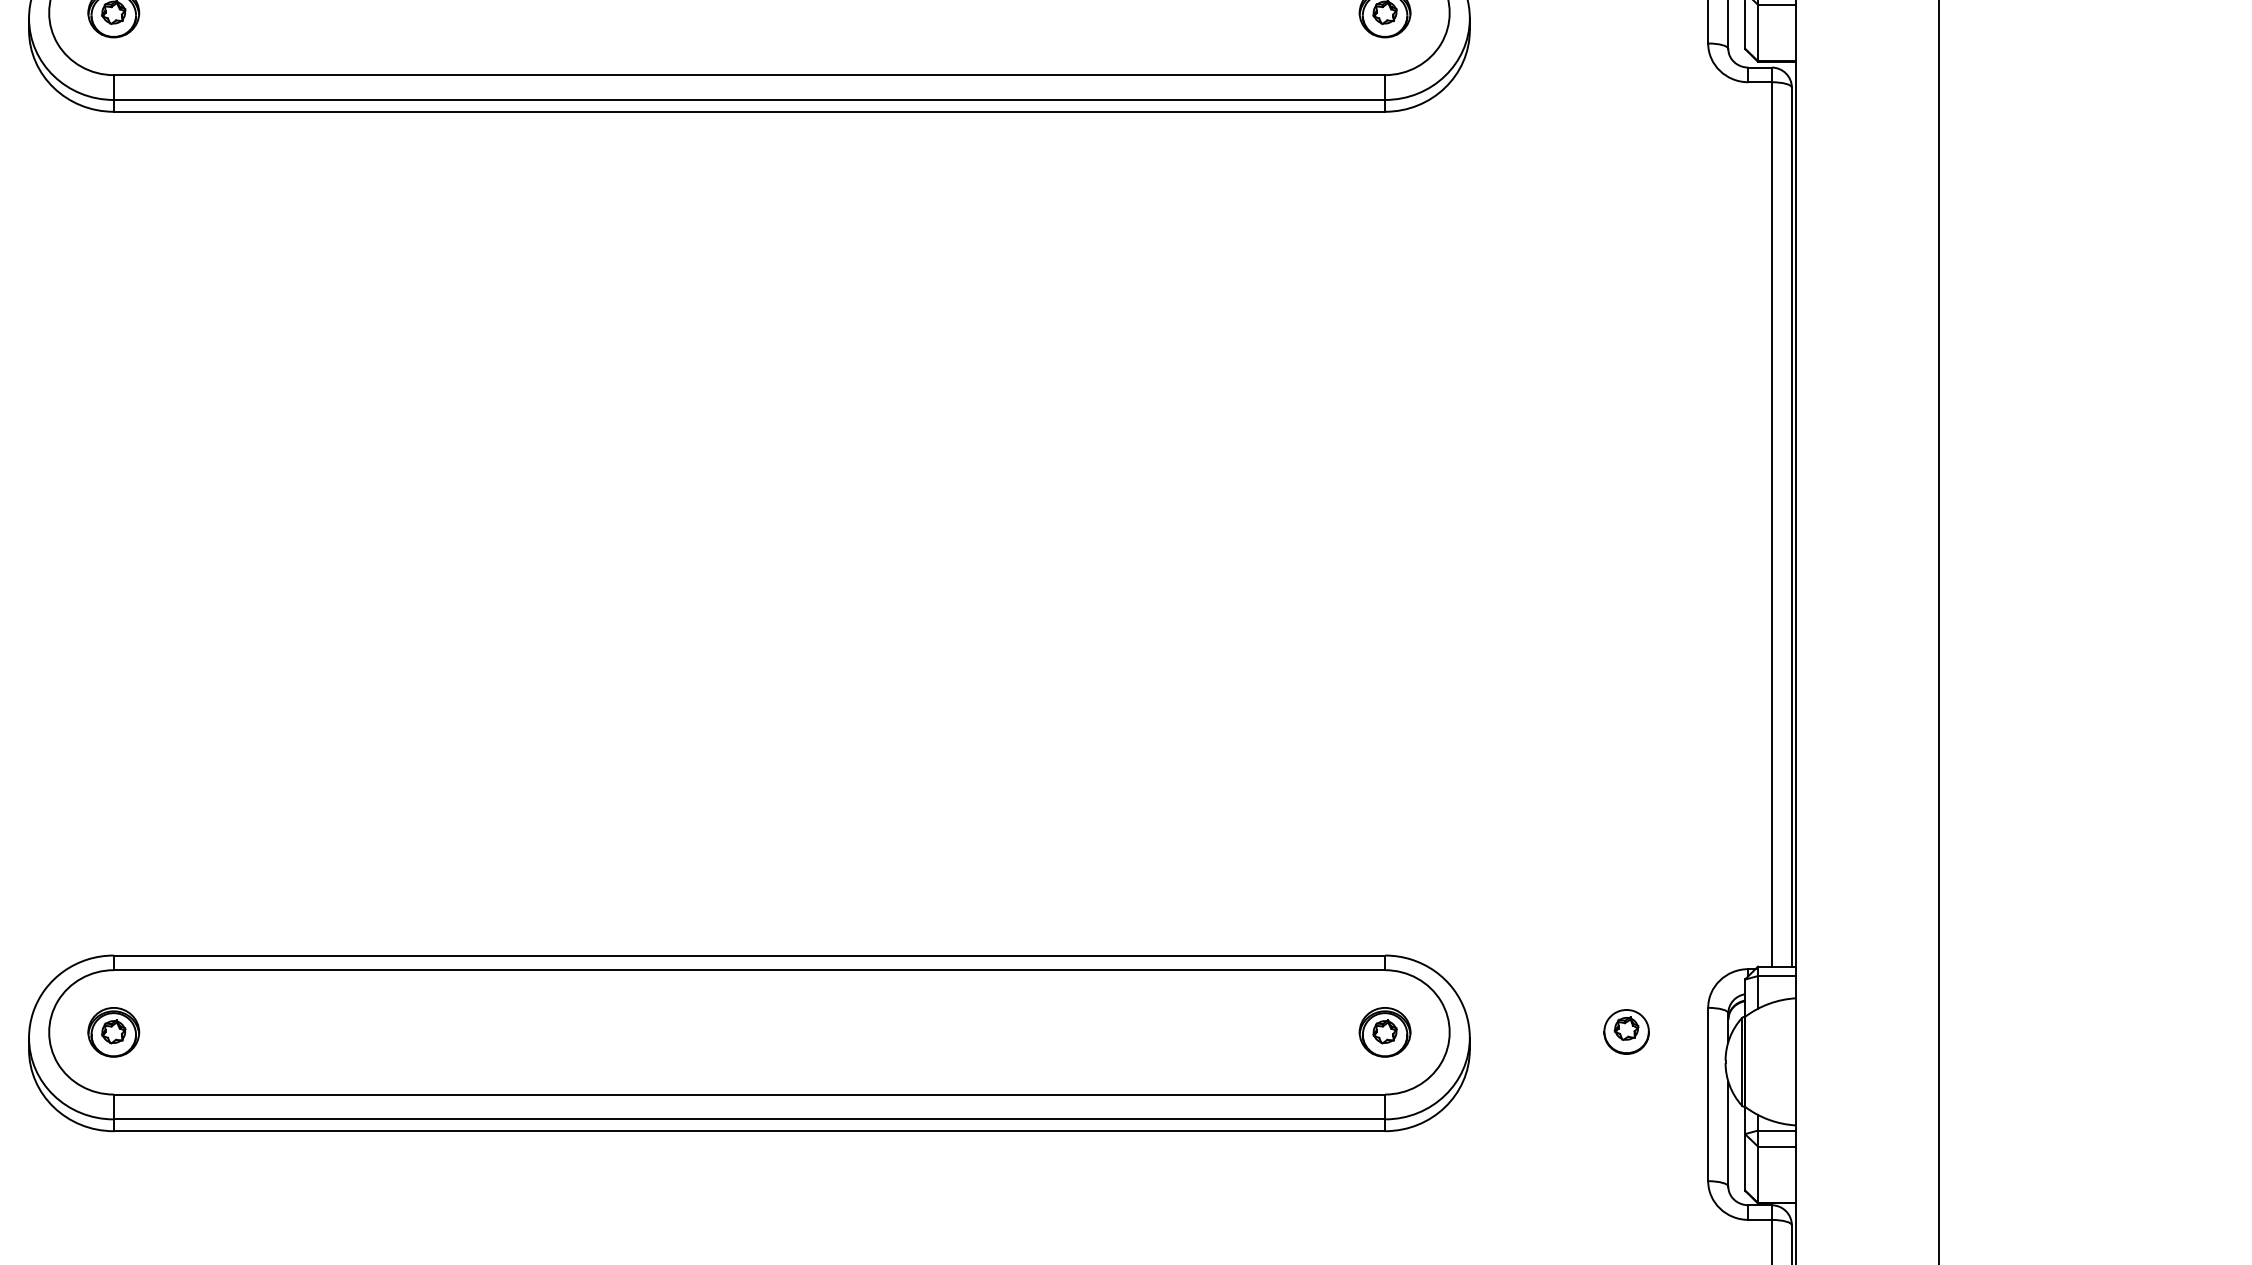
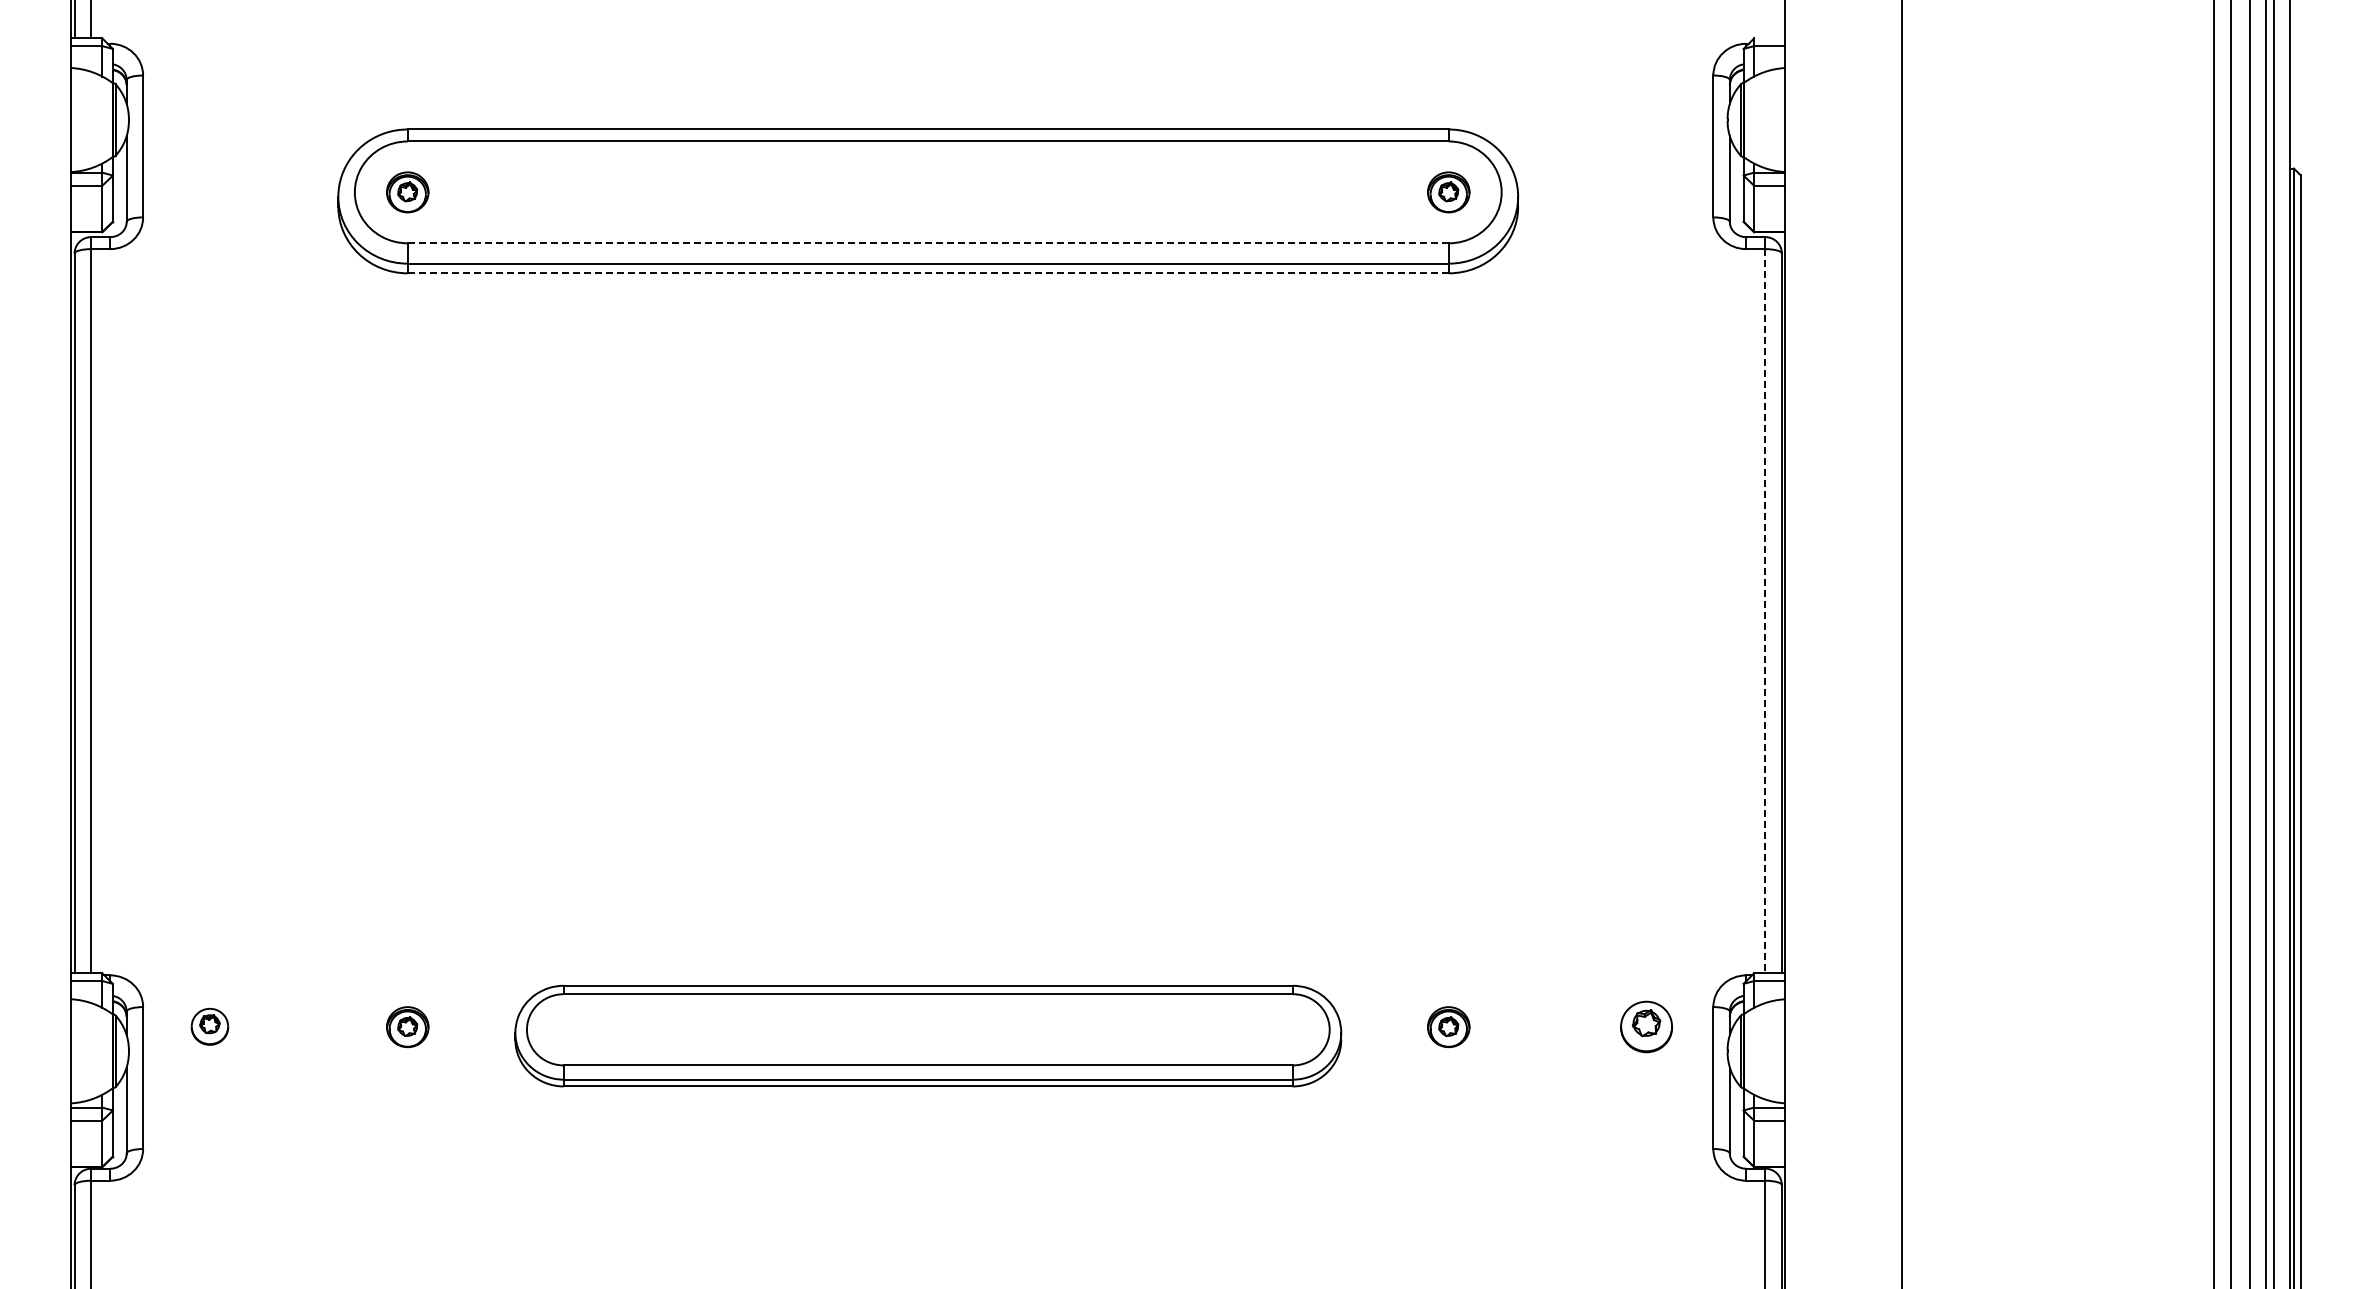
line: (749, 75) -> (928, 243), solid -> dashed
line: (749, 112) -> (928, 273), solid -> dashed
line: (1771, 524) -> (1765, 611), solid -> dashed
part: (1626, 1031) -> (1646, 1026), size x1.4
part: (749, 1042) -> (928, 1035), size x0.7

